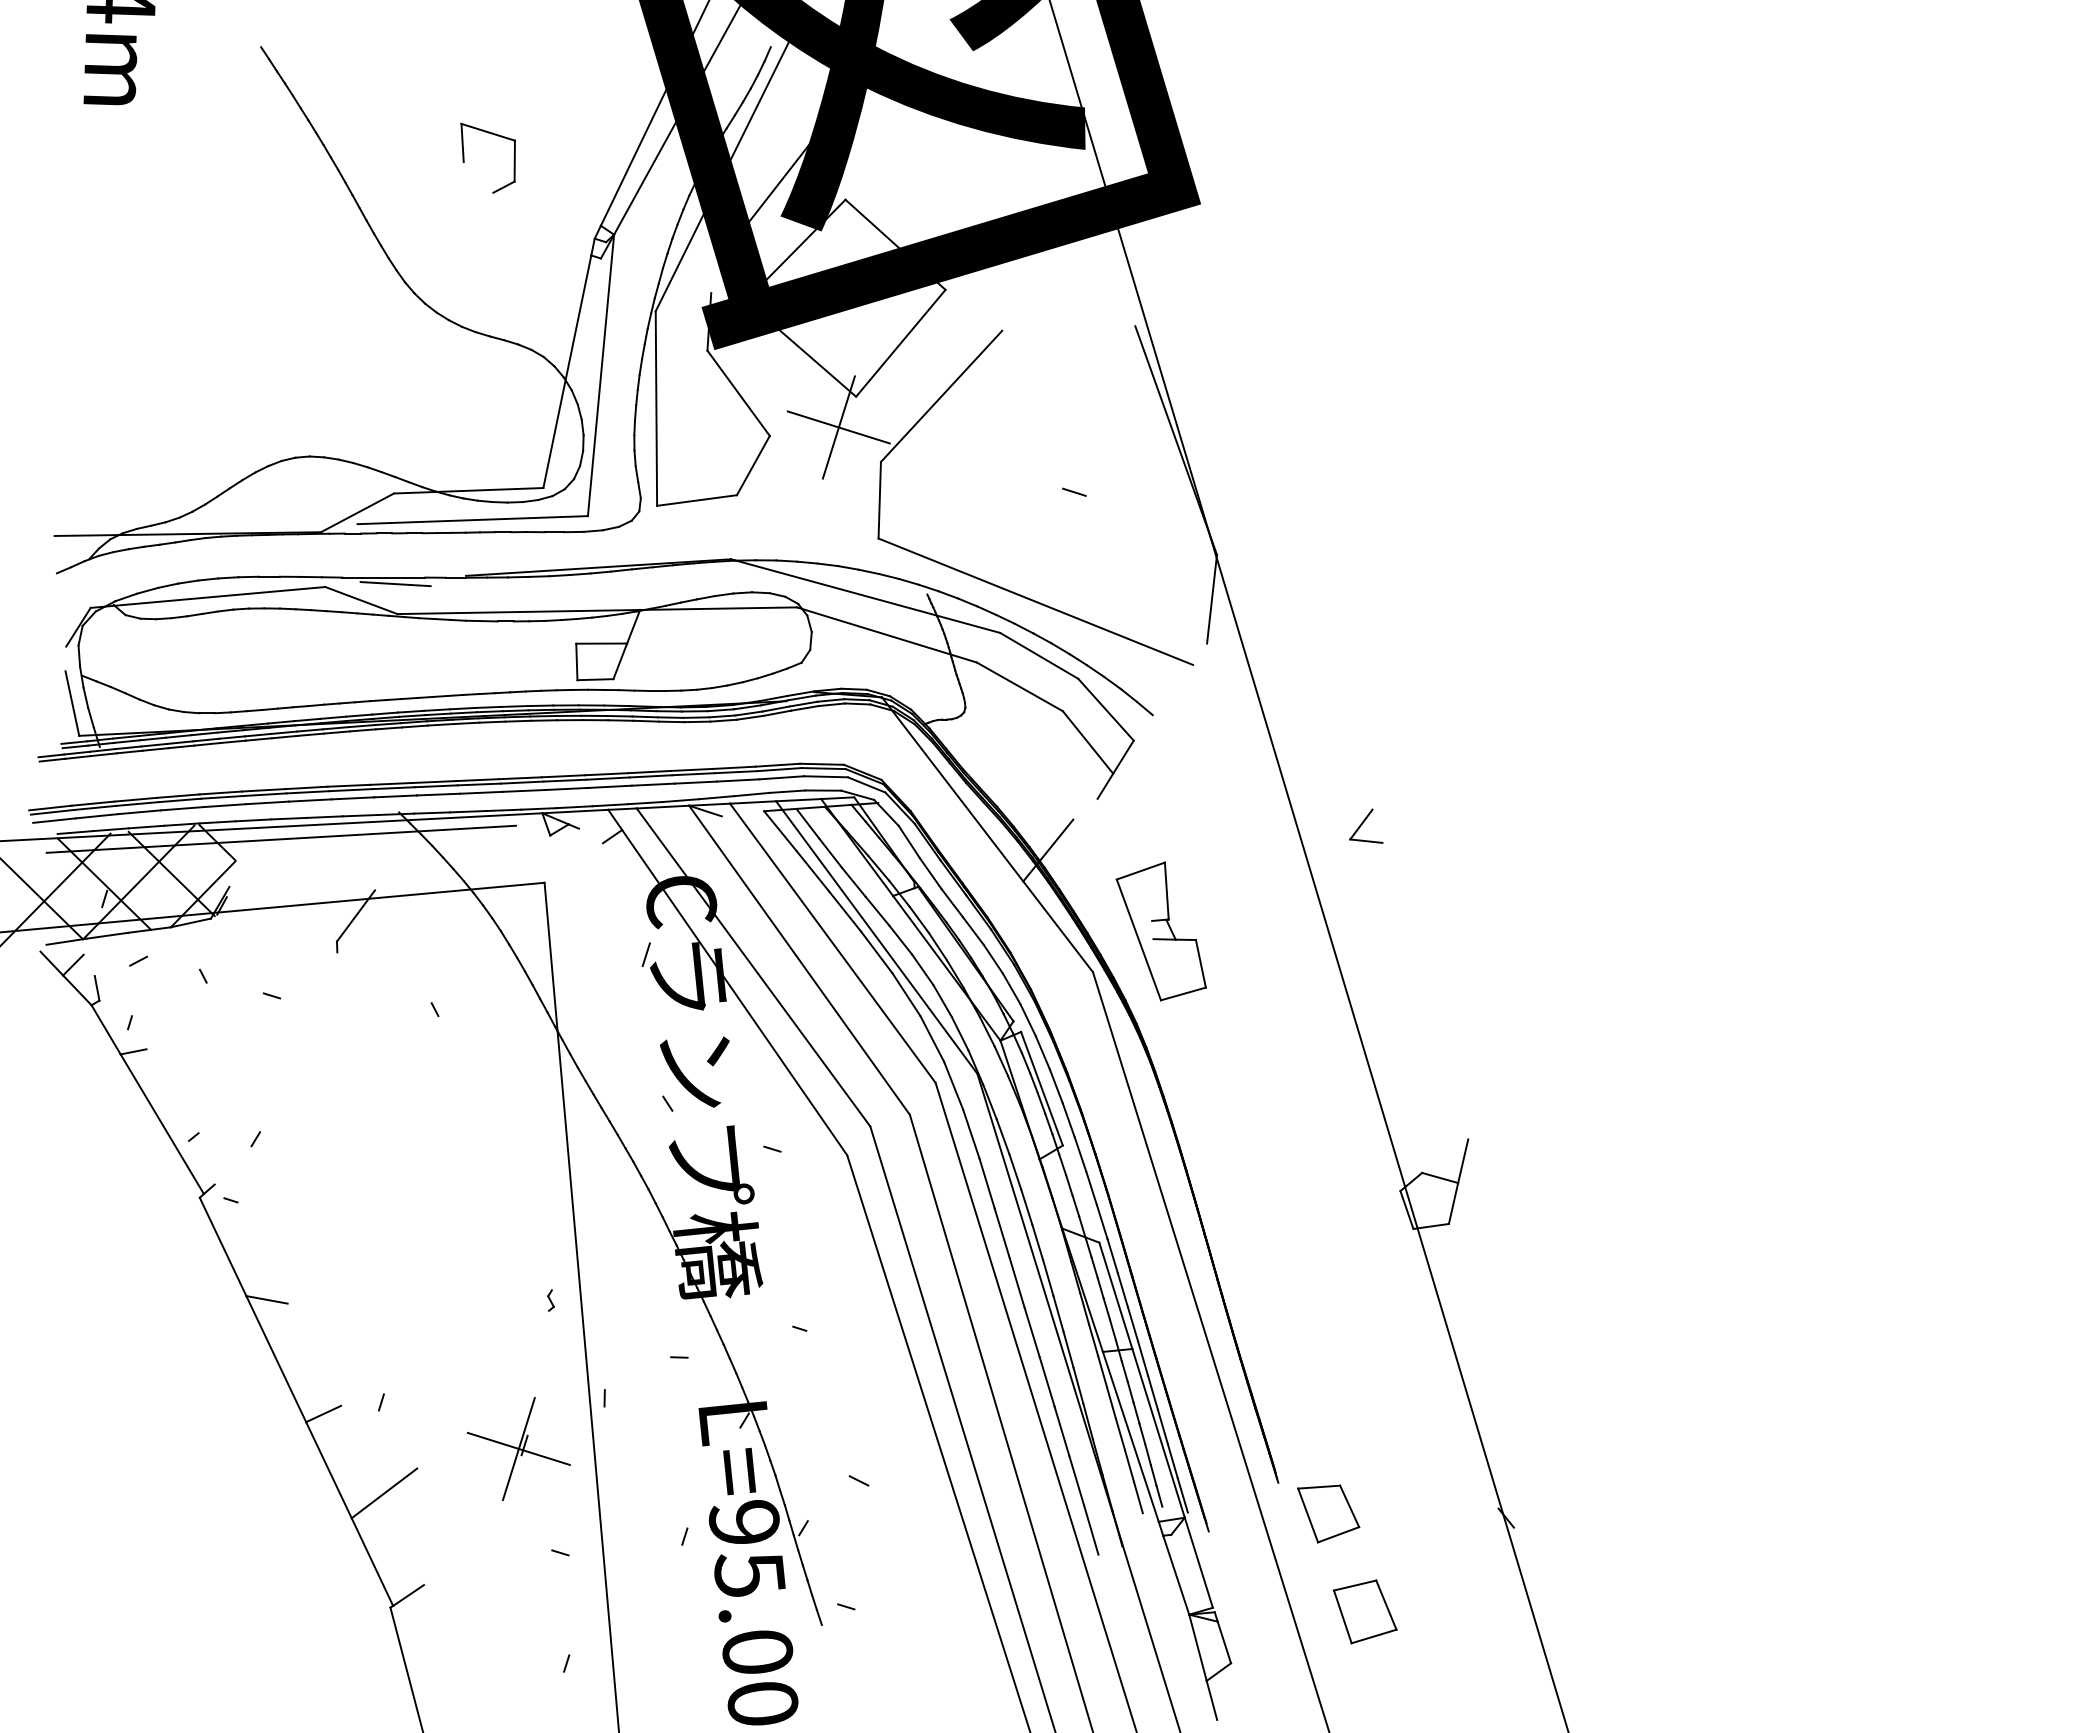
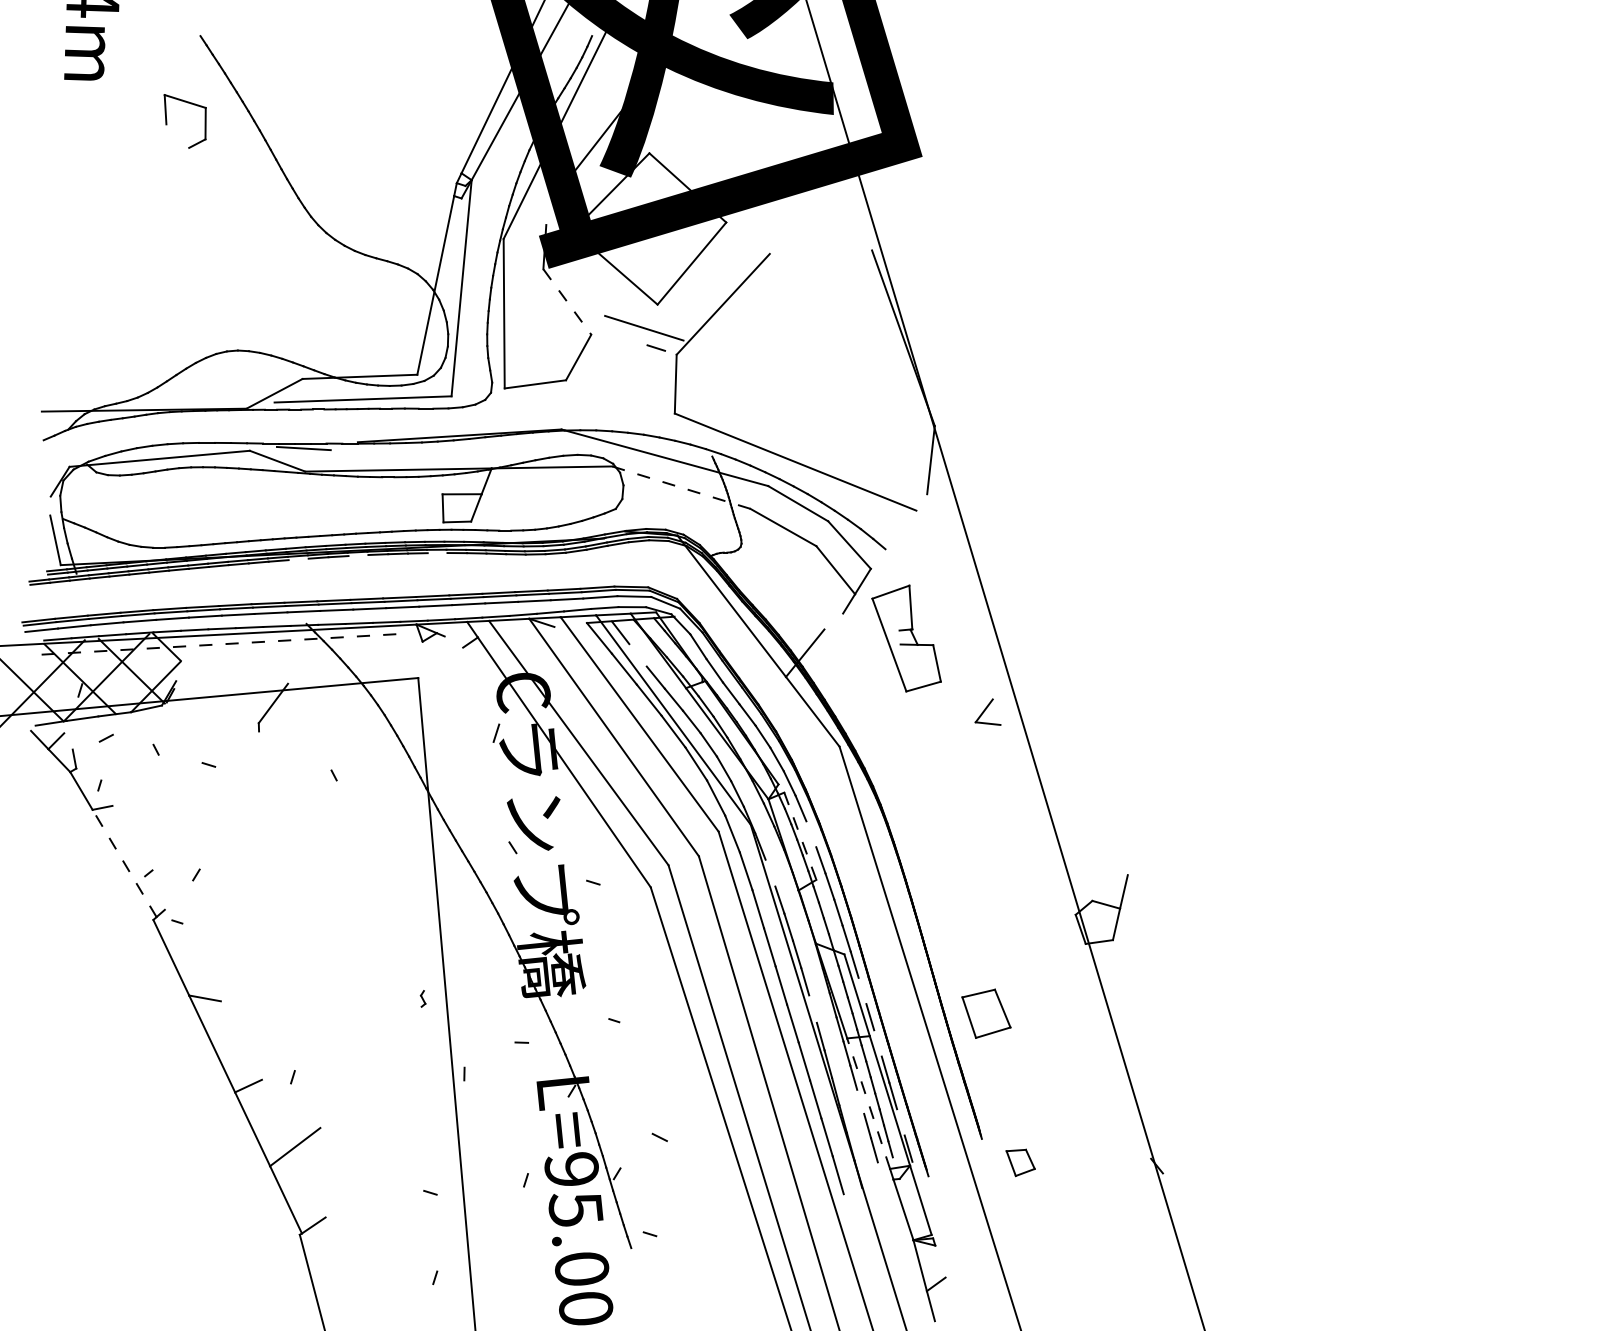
part: (464, 157) -> (167, 120), moved
line: (738, 393) -> (567, 302), solid -> dashed
line: (838, 427) -> (644, 328), removed
line: (1074, 491) -> (656, 347), moved
line: (887, 635) -> (681, 488), solid -> dashed
line: (569, 720) -> (437, 553), removed
line: (466, 723) -> (358, 555), removed
line: (388, 728) -> (298, 559), removed
part: (1366, 825) -> (988, 711), moved
line: (280, 839) -> (215, 644), solid -> dashed
line: (830, 852) -> (637, 654), removed
part: (1160, 931) -> (906, 638), moved
line: (1055, 1086) -> (810, 834), removed
line: (1042, 1089) -> (800, 836), solid -> dashed
line: (162, 1123) -> (124, 862), solid -> dashed
line: (1002, 1136) -> (770, 872), removed
line: (1122, 1290) -> (862, 991), removed
line: (1058, 1313) -> (813, 1008), removed
line: (1142, 1358) -> (877, 1043), removed
line: (1120, 1434) -> (860, 1101), removed
line: (1130, 1436) -> (868, 1103), solid -> dashed
part: (518, 1449) -> (398, 1113), removed
line: (1172, 1461) -> (900, 1122), removed
part: (1328, 1513) -> (1020, 1162), size x0.6
part: (1365, 1611) -> (986, 1013), moved
line: (1224, 1642) -> (940, 1261), removed

